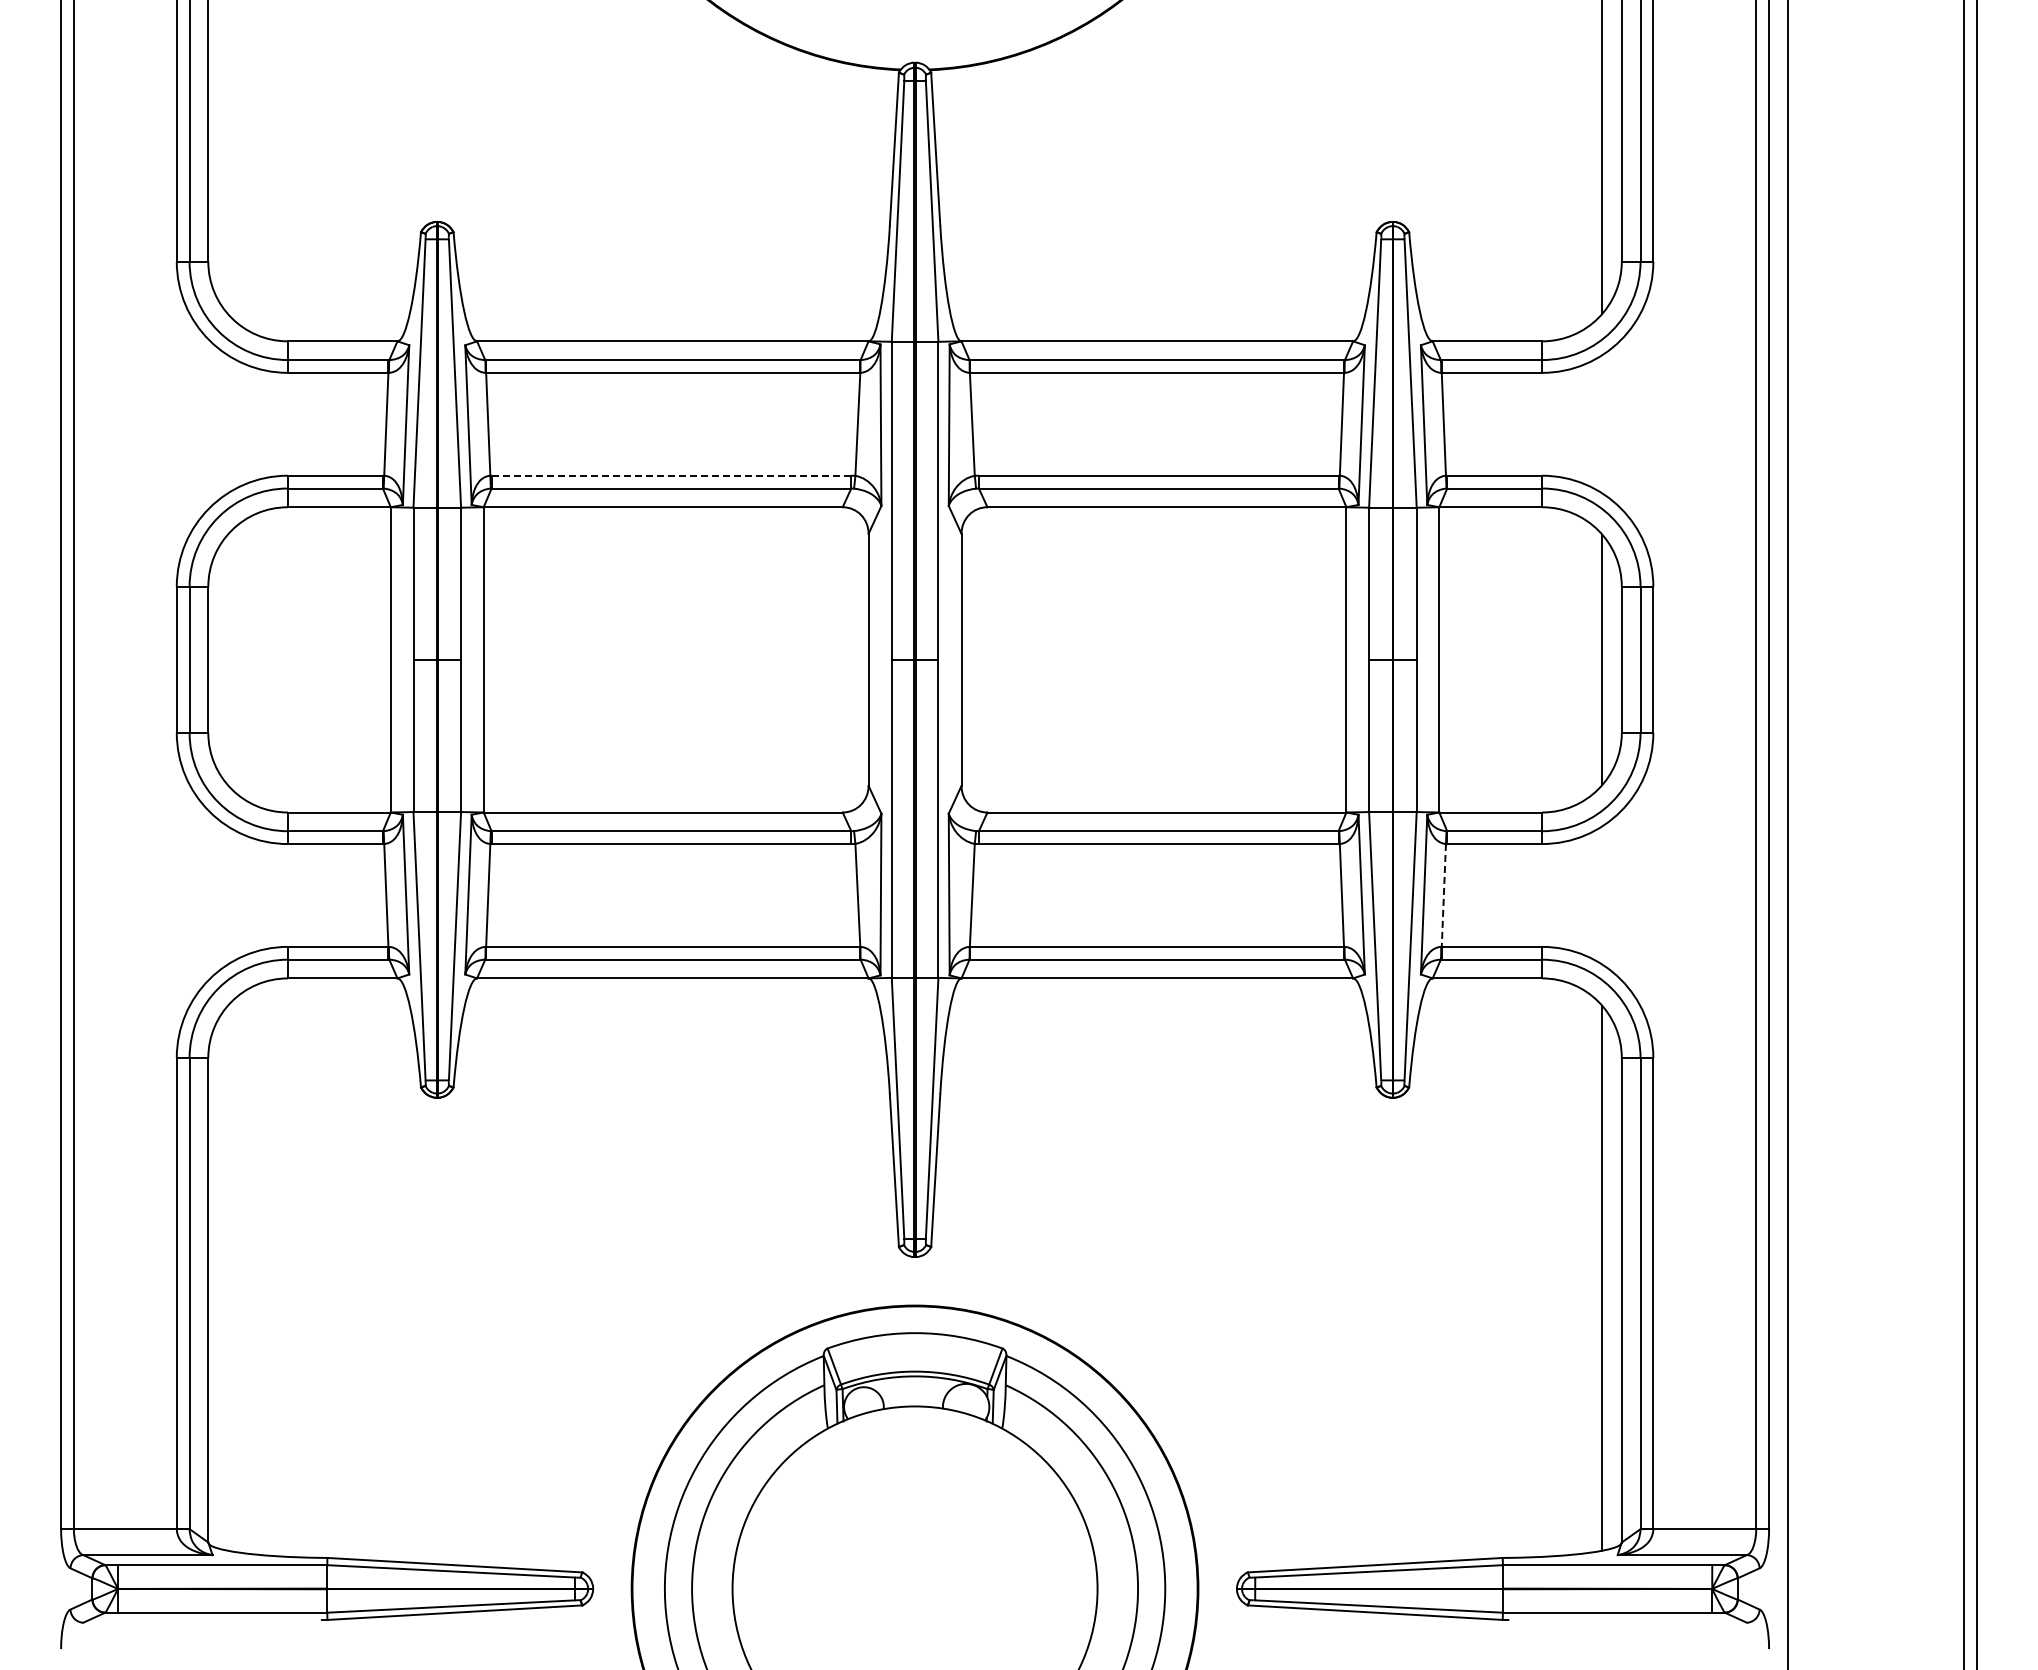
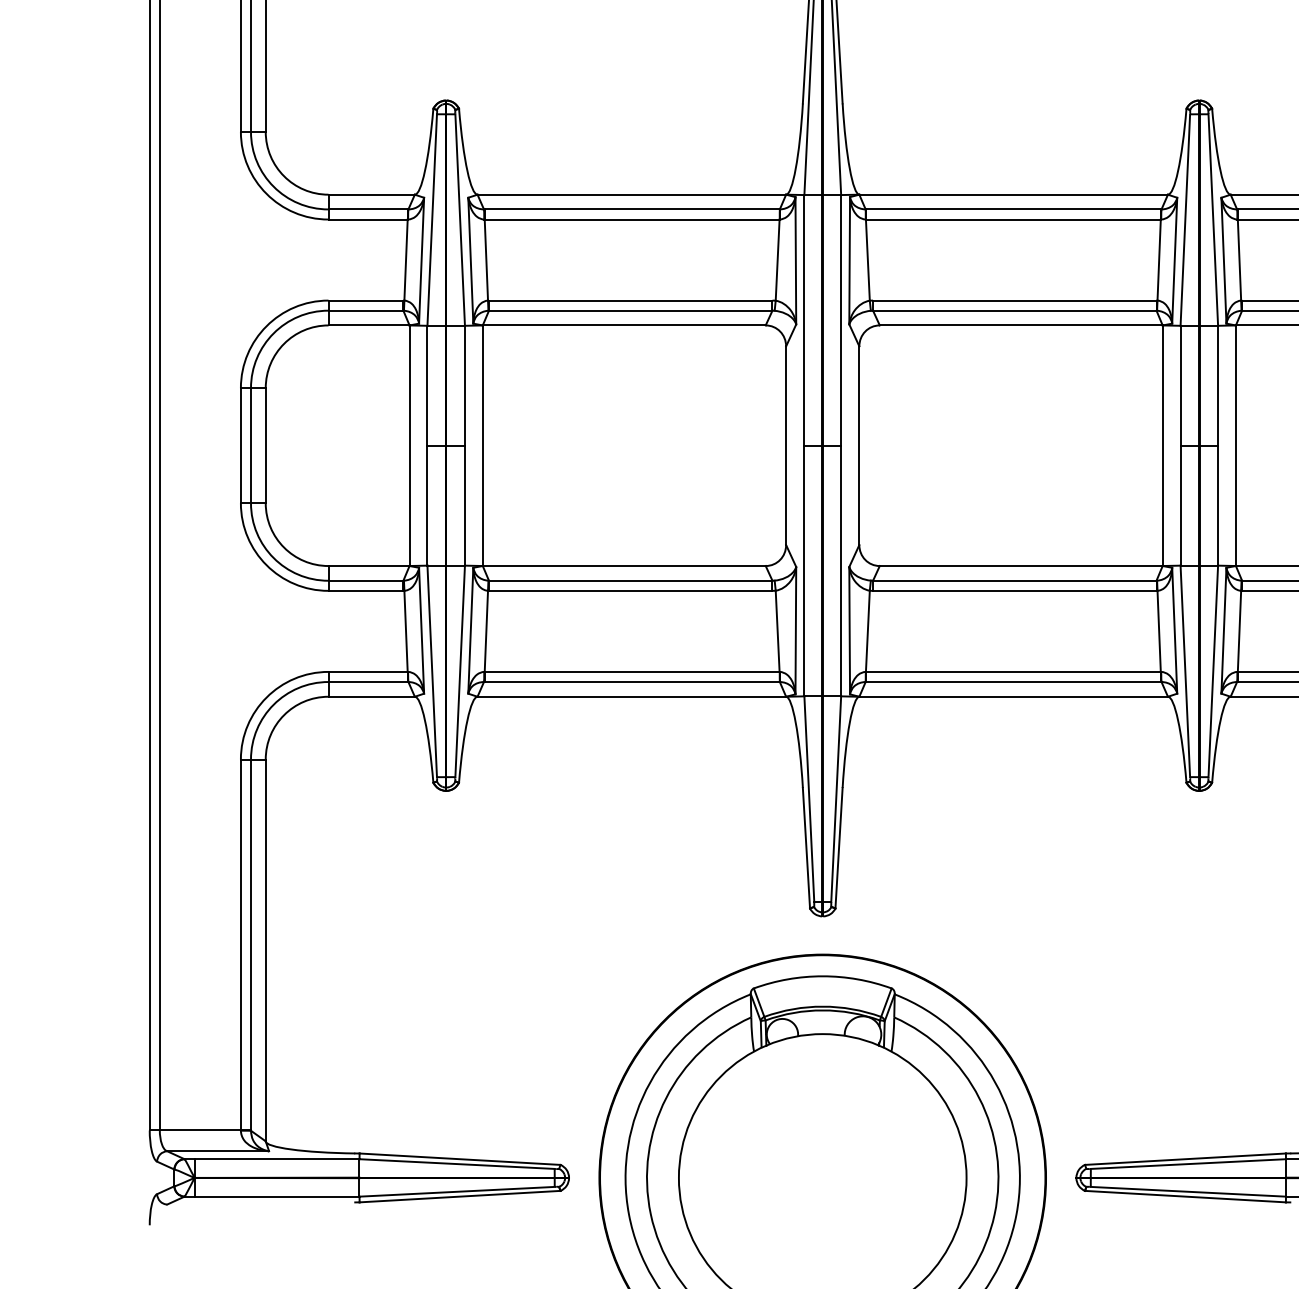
line: (671, 475) -> (630, 300), dashed -> solid
line: (1443, 895) -> (1239, 631), dashed -> solid

